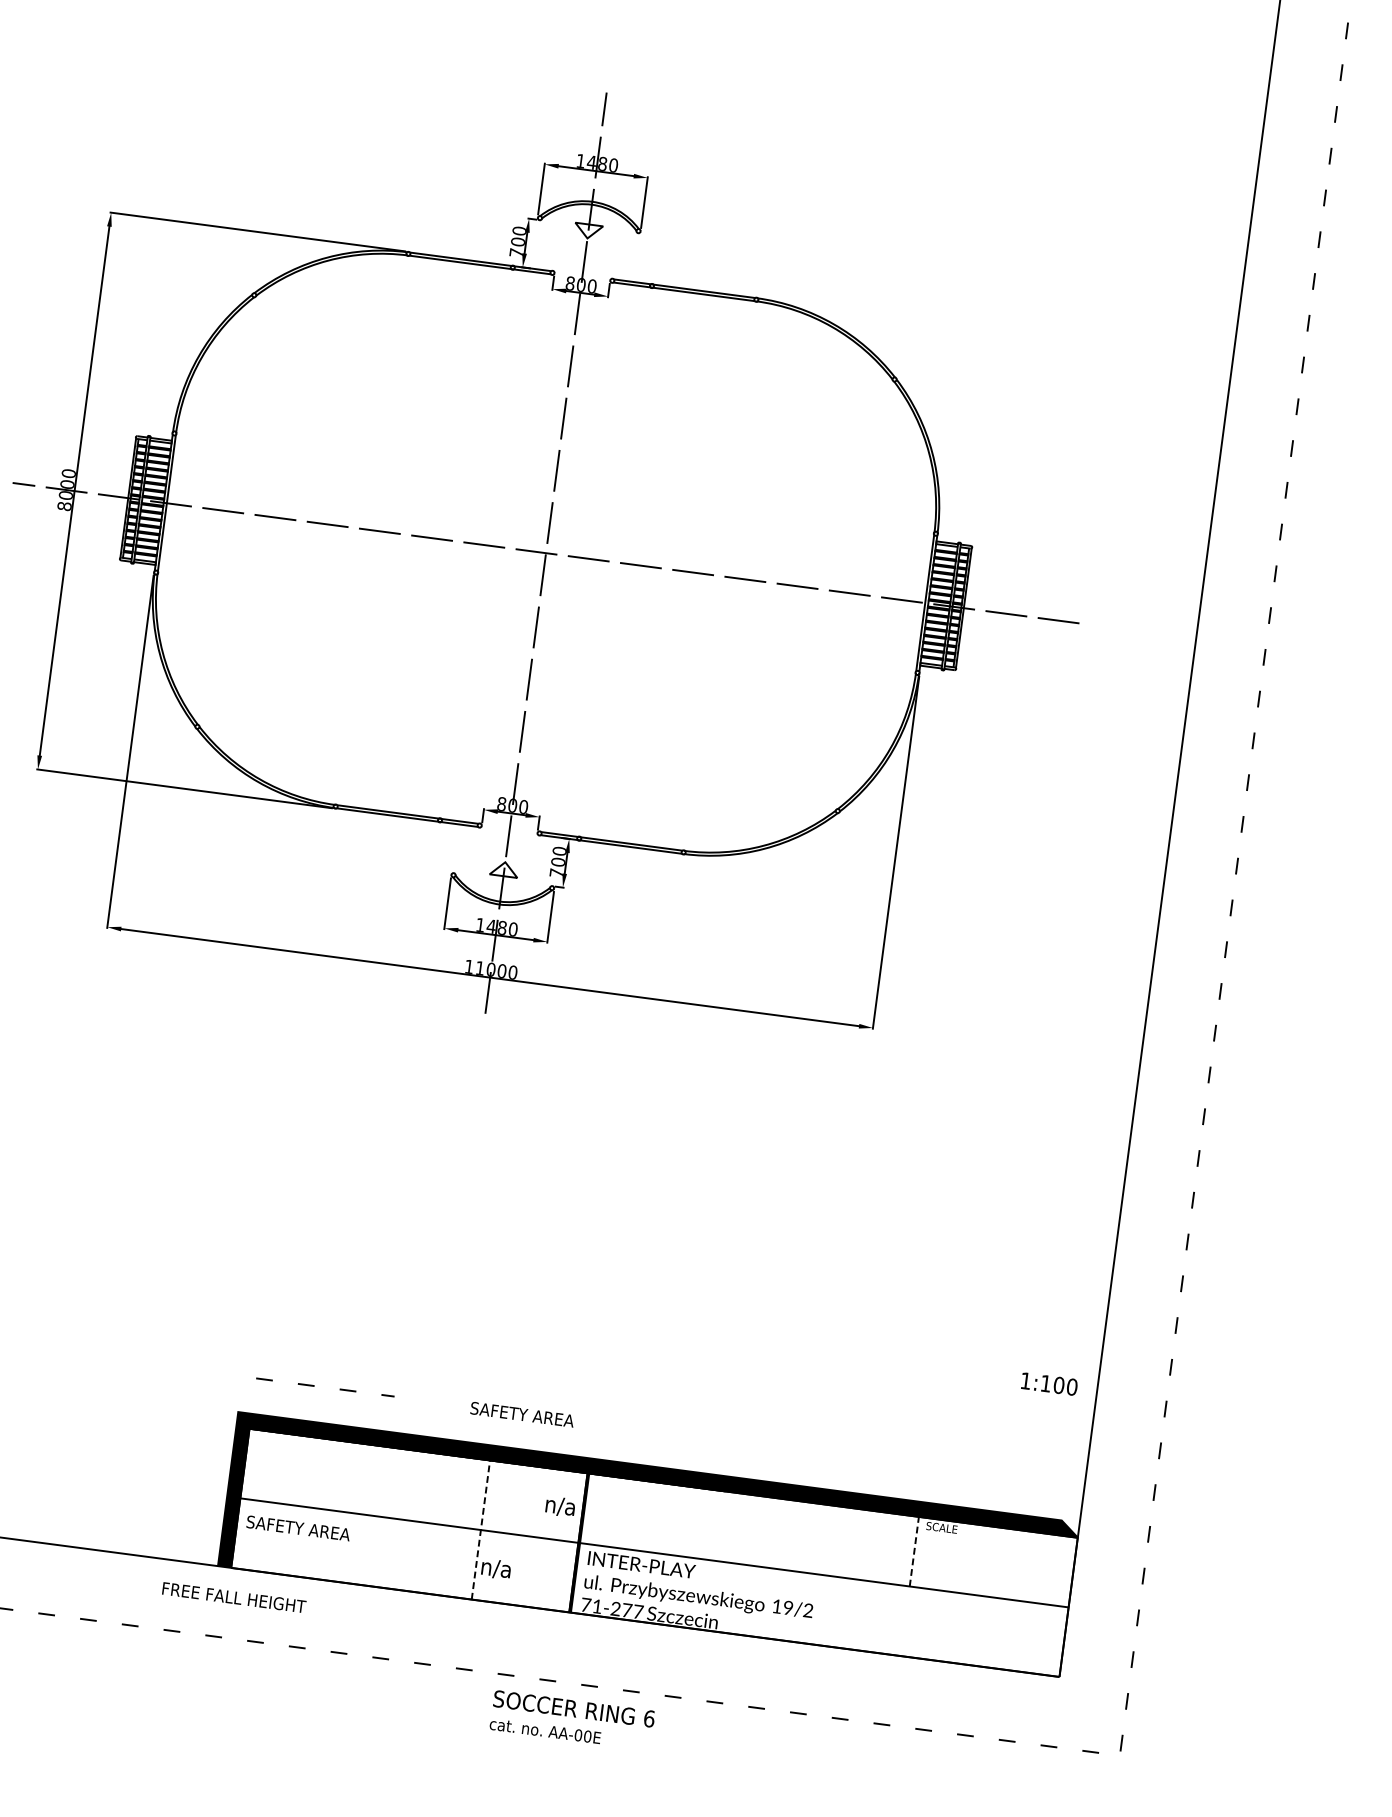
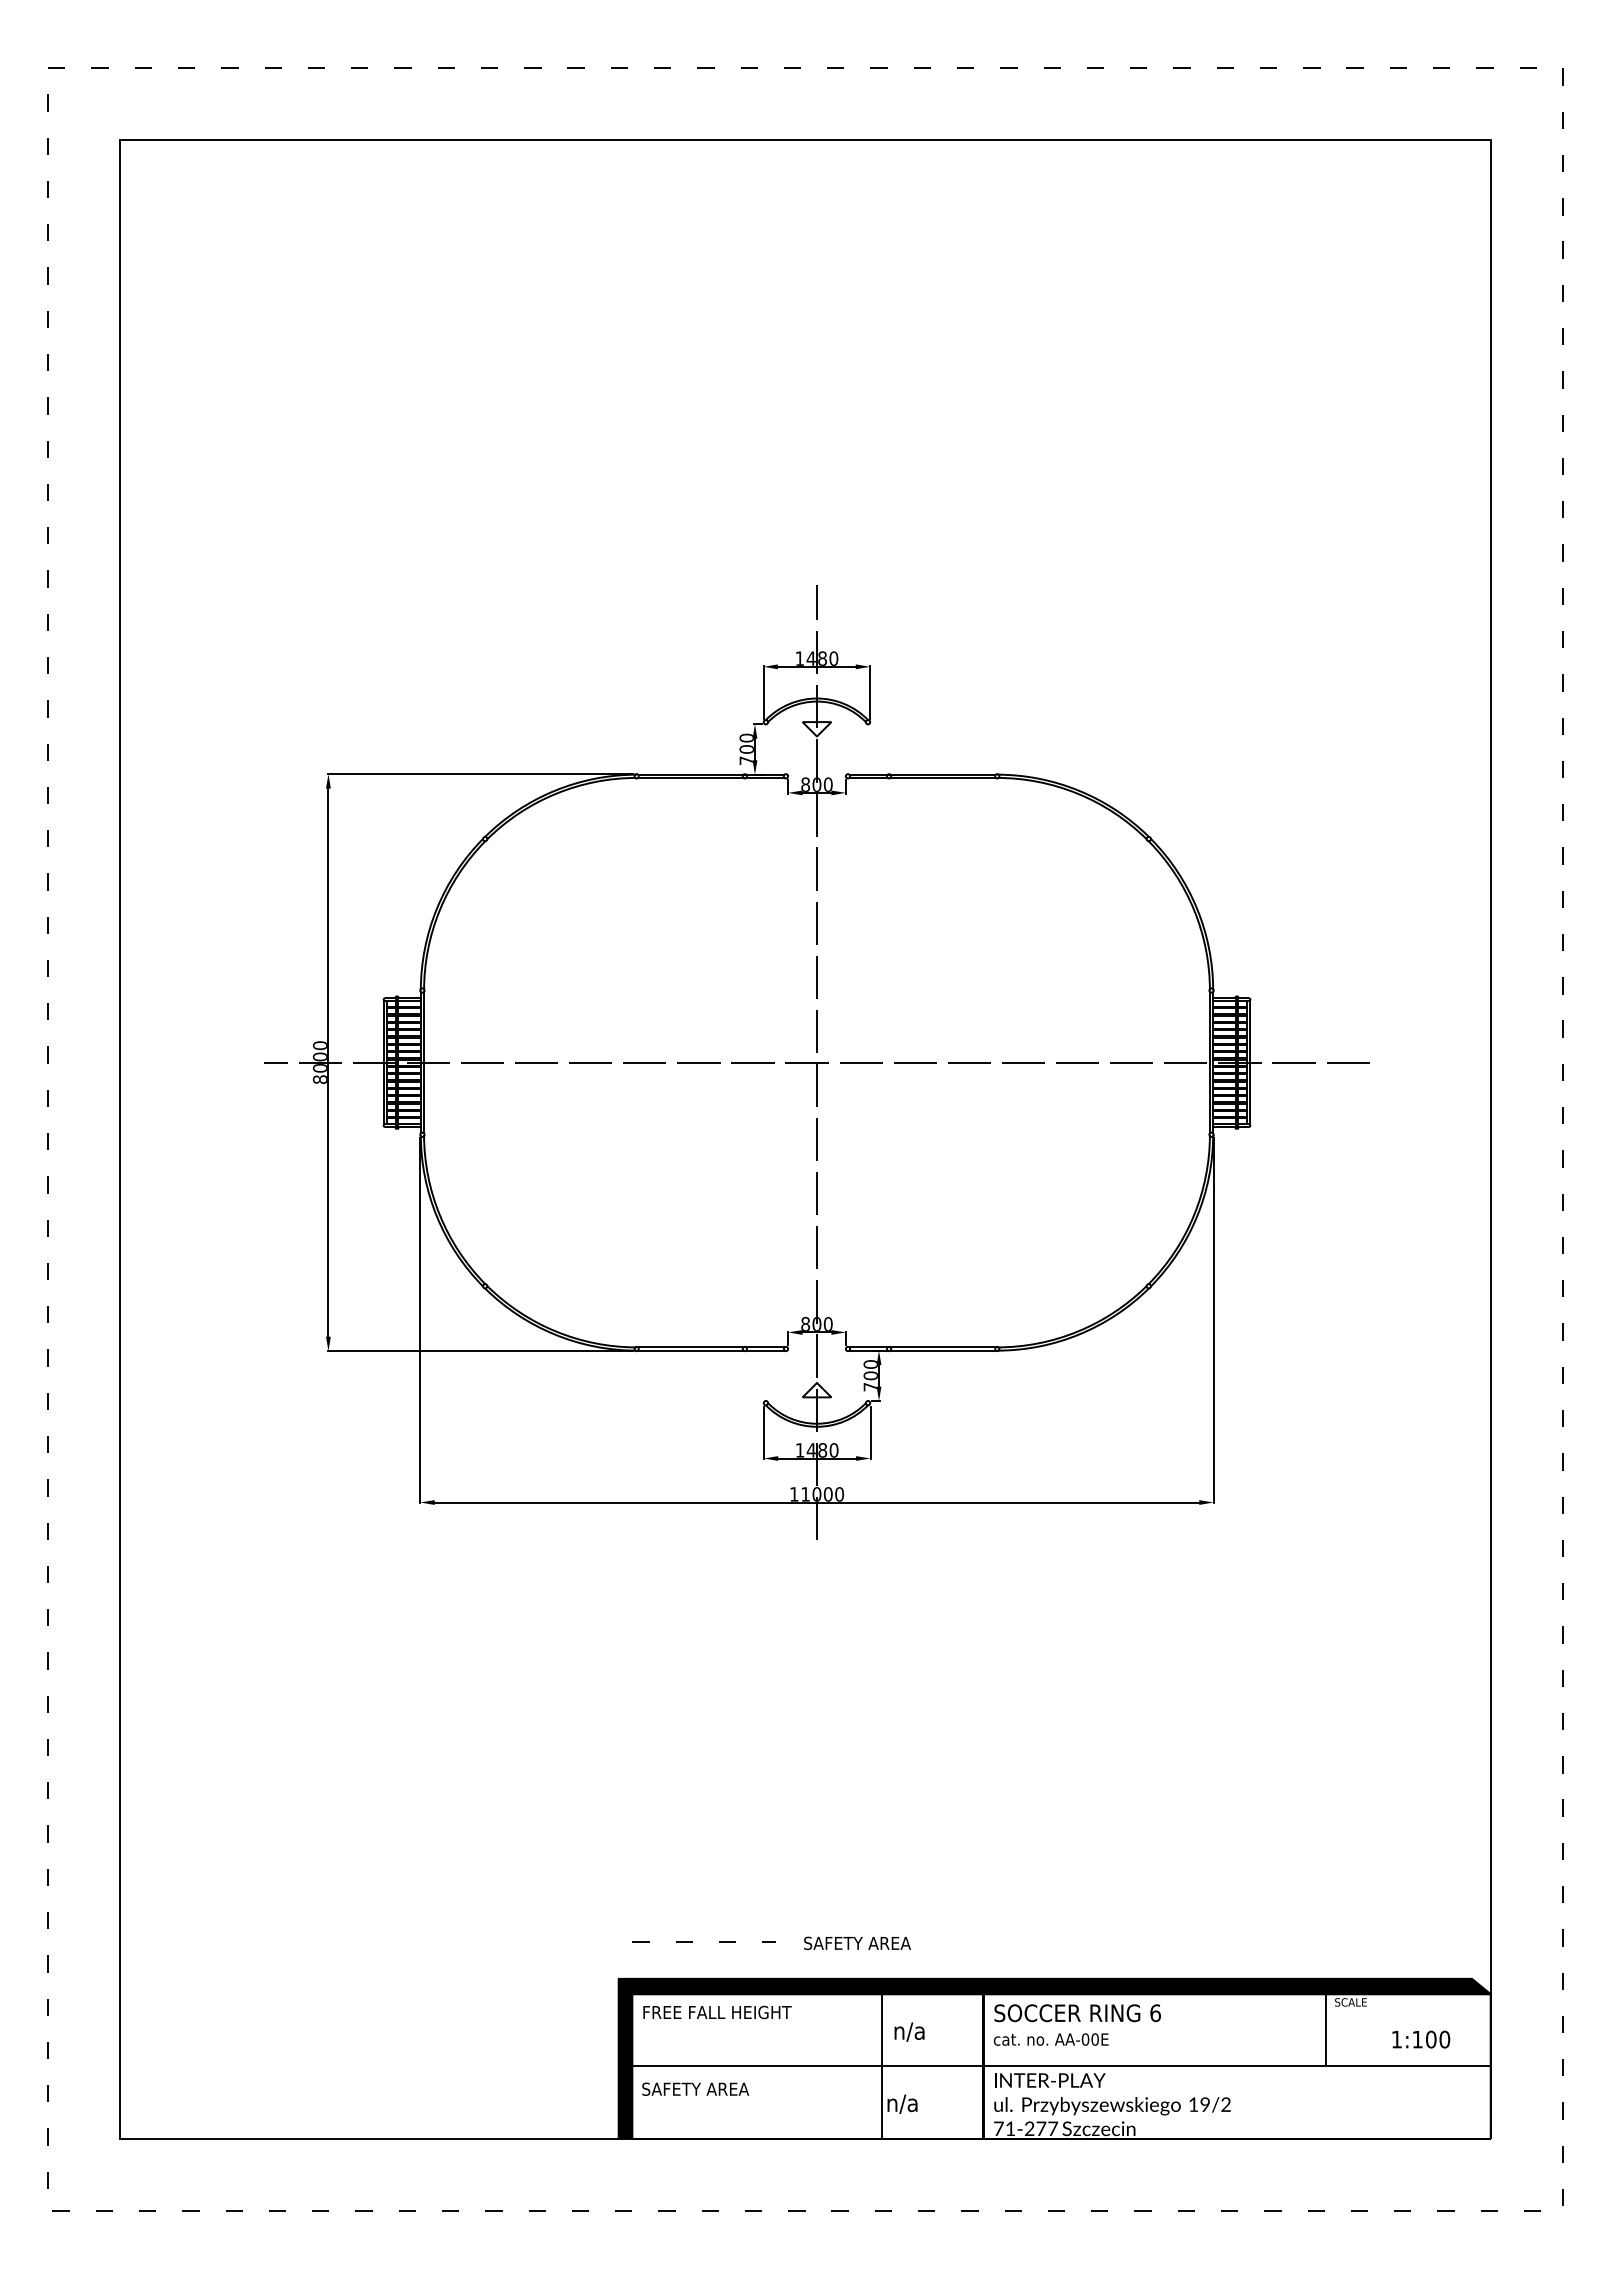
text: (1049, 1384) -> (1421, 2039), moved
text: (522, 1413) -> (857, 1942), moved
text: (560, 1506) -> (909, 2031), moved
line: (480, 1529) -> (881, 2065), dashed -> solid
line: (914, 1550) -> (1326, 2029), dashed -> solid
text: (234, 1597) -> (717, 2012), moved
text: (572, 1719) -> (1077, 2024), moved

